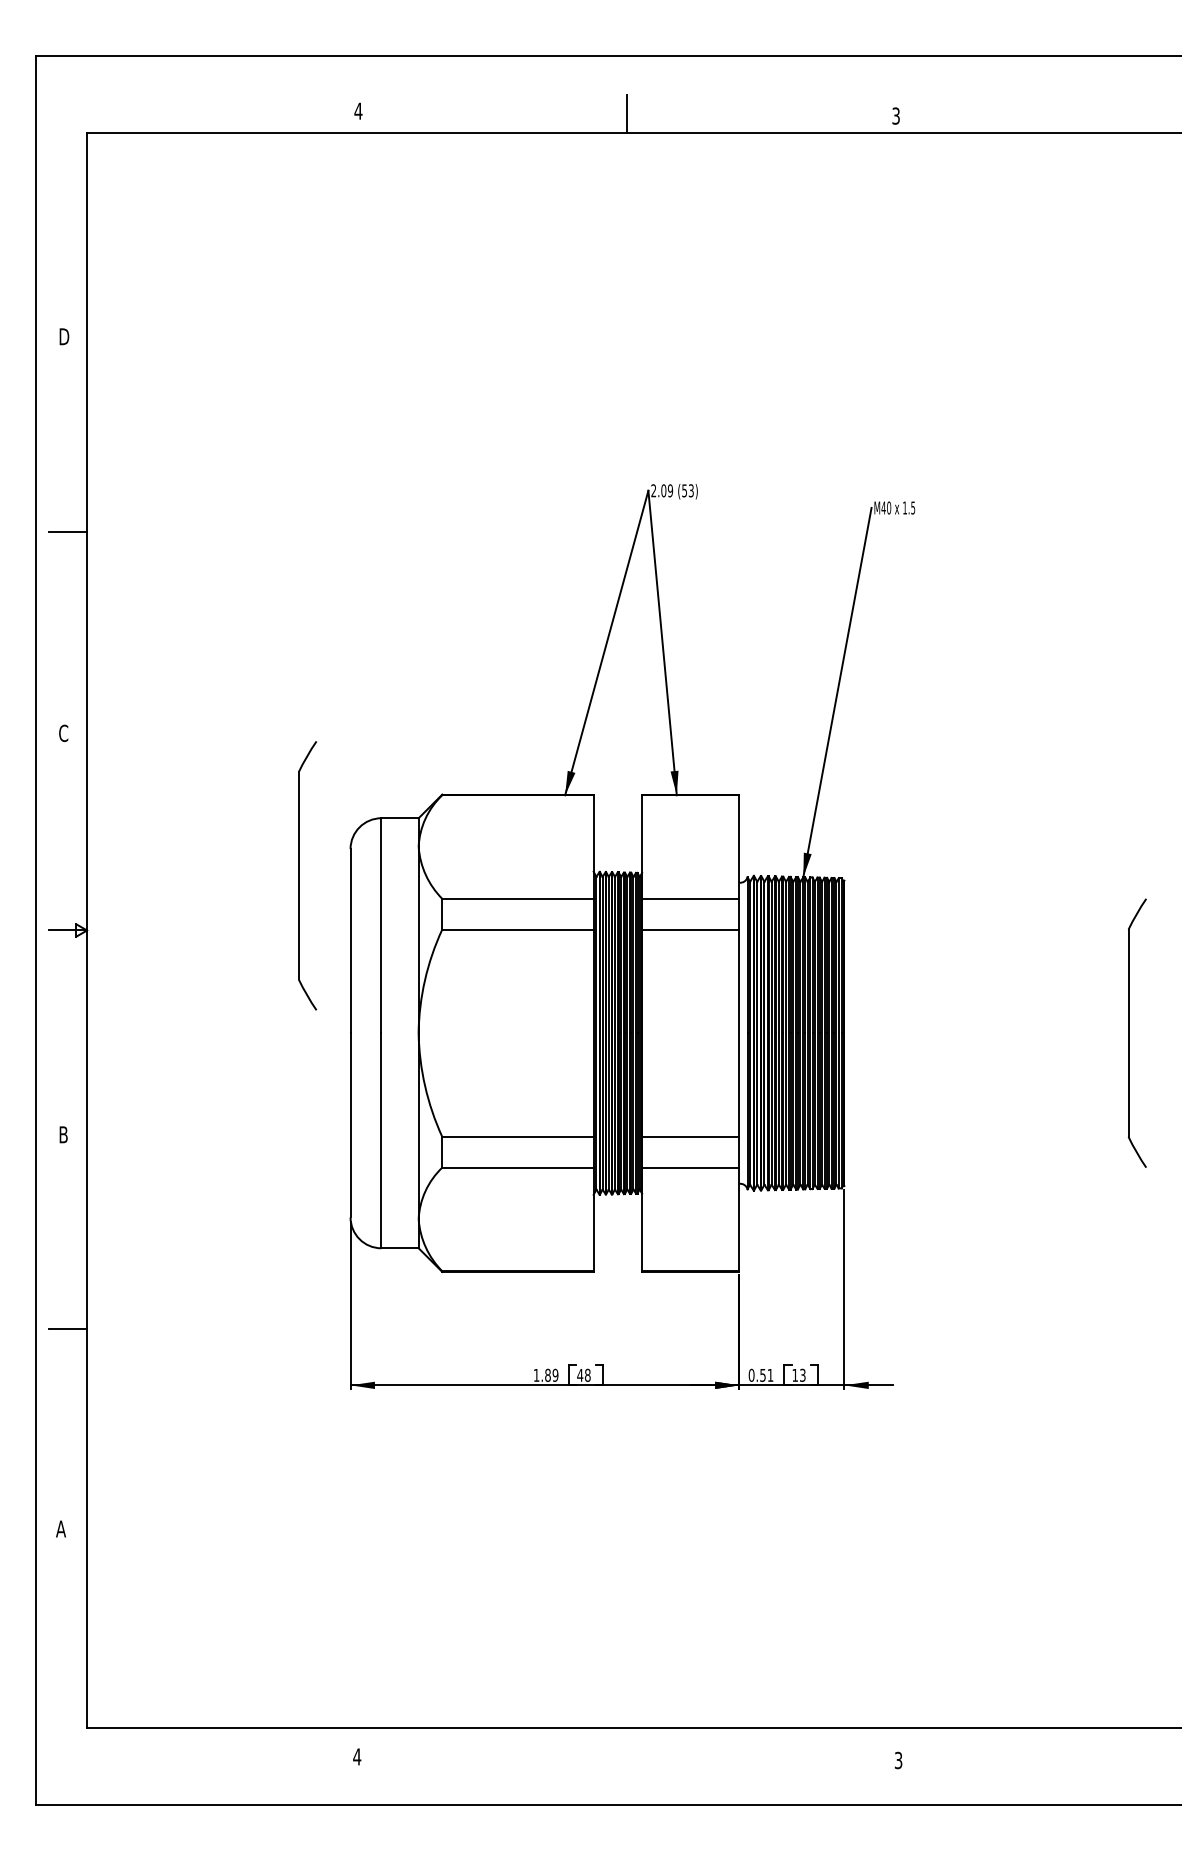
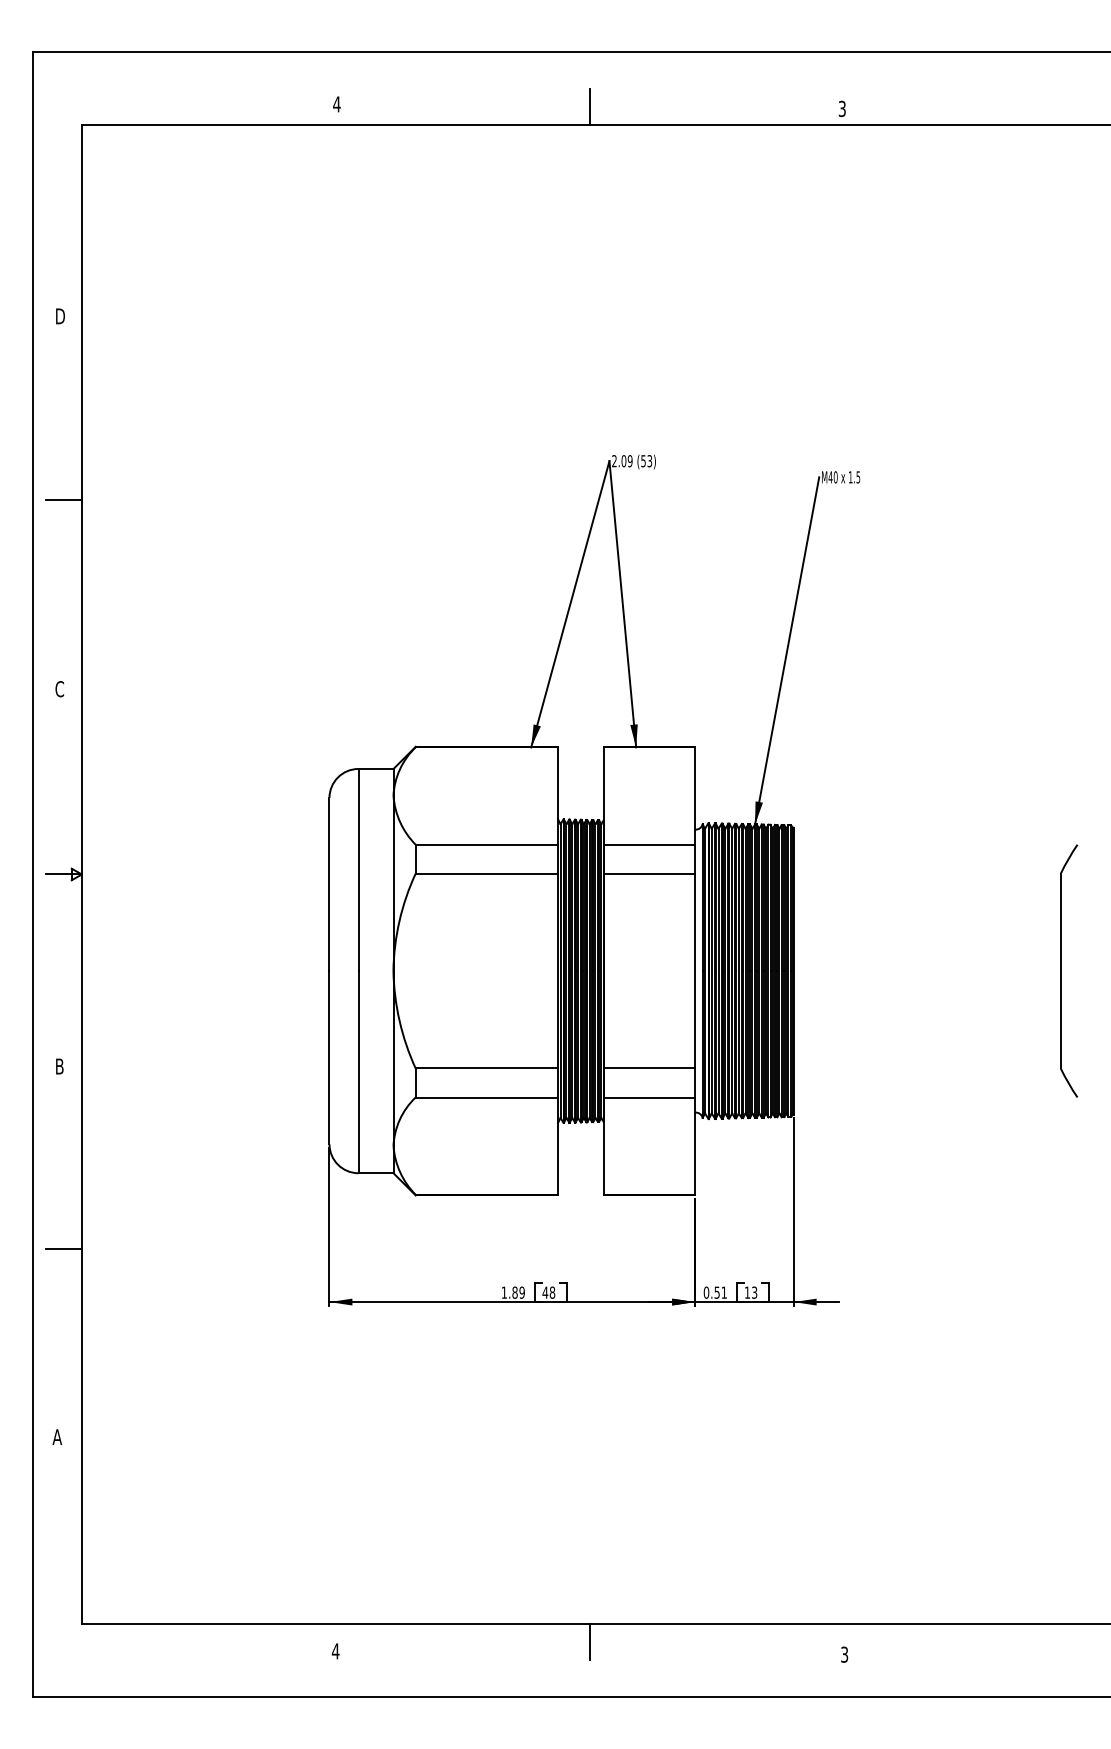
part: (299, 875) -> (281, 822), removed
line: (627, 1746) -> (589, 1641), added

